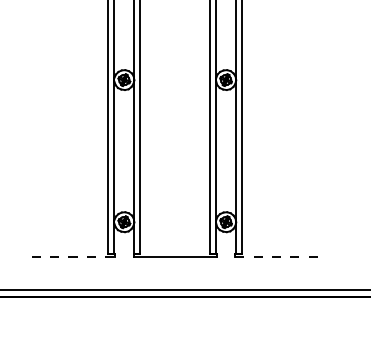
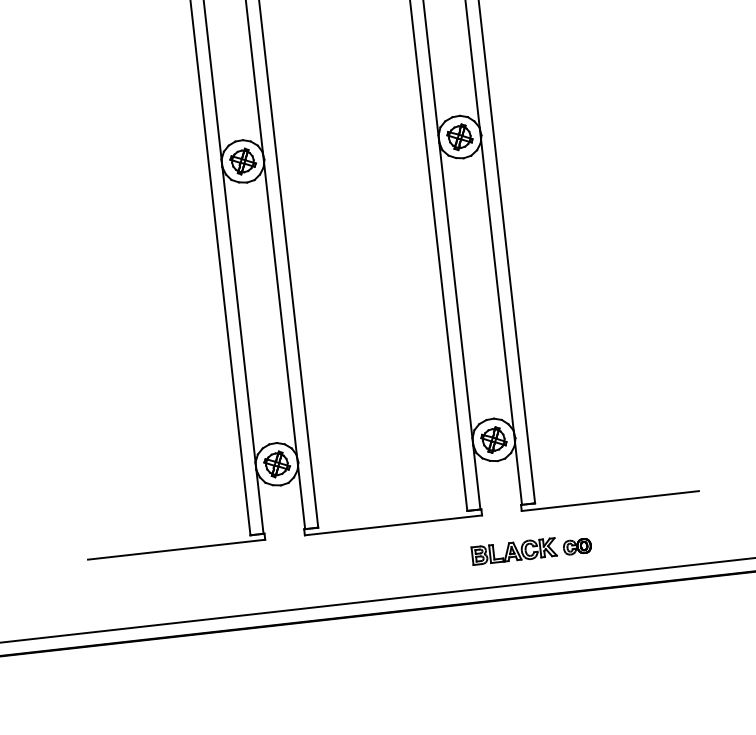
line: (73, 256) -> (176, 549), dashed -> solid
line: (276, 256) -> (609, 501), dashed -> solid
part: (237, 274) -> (530, 548), added

